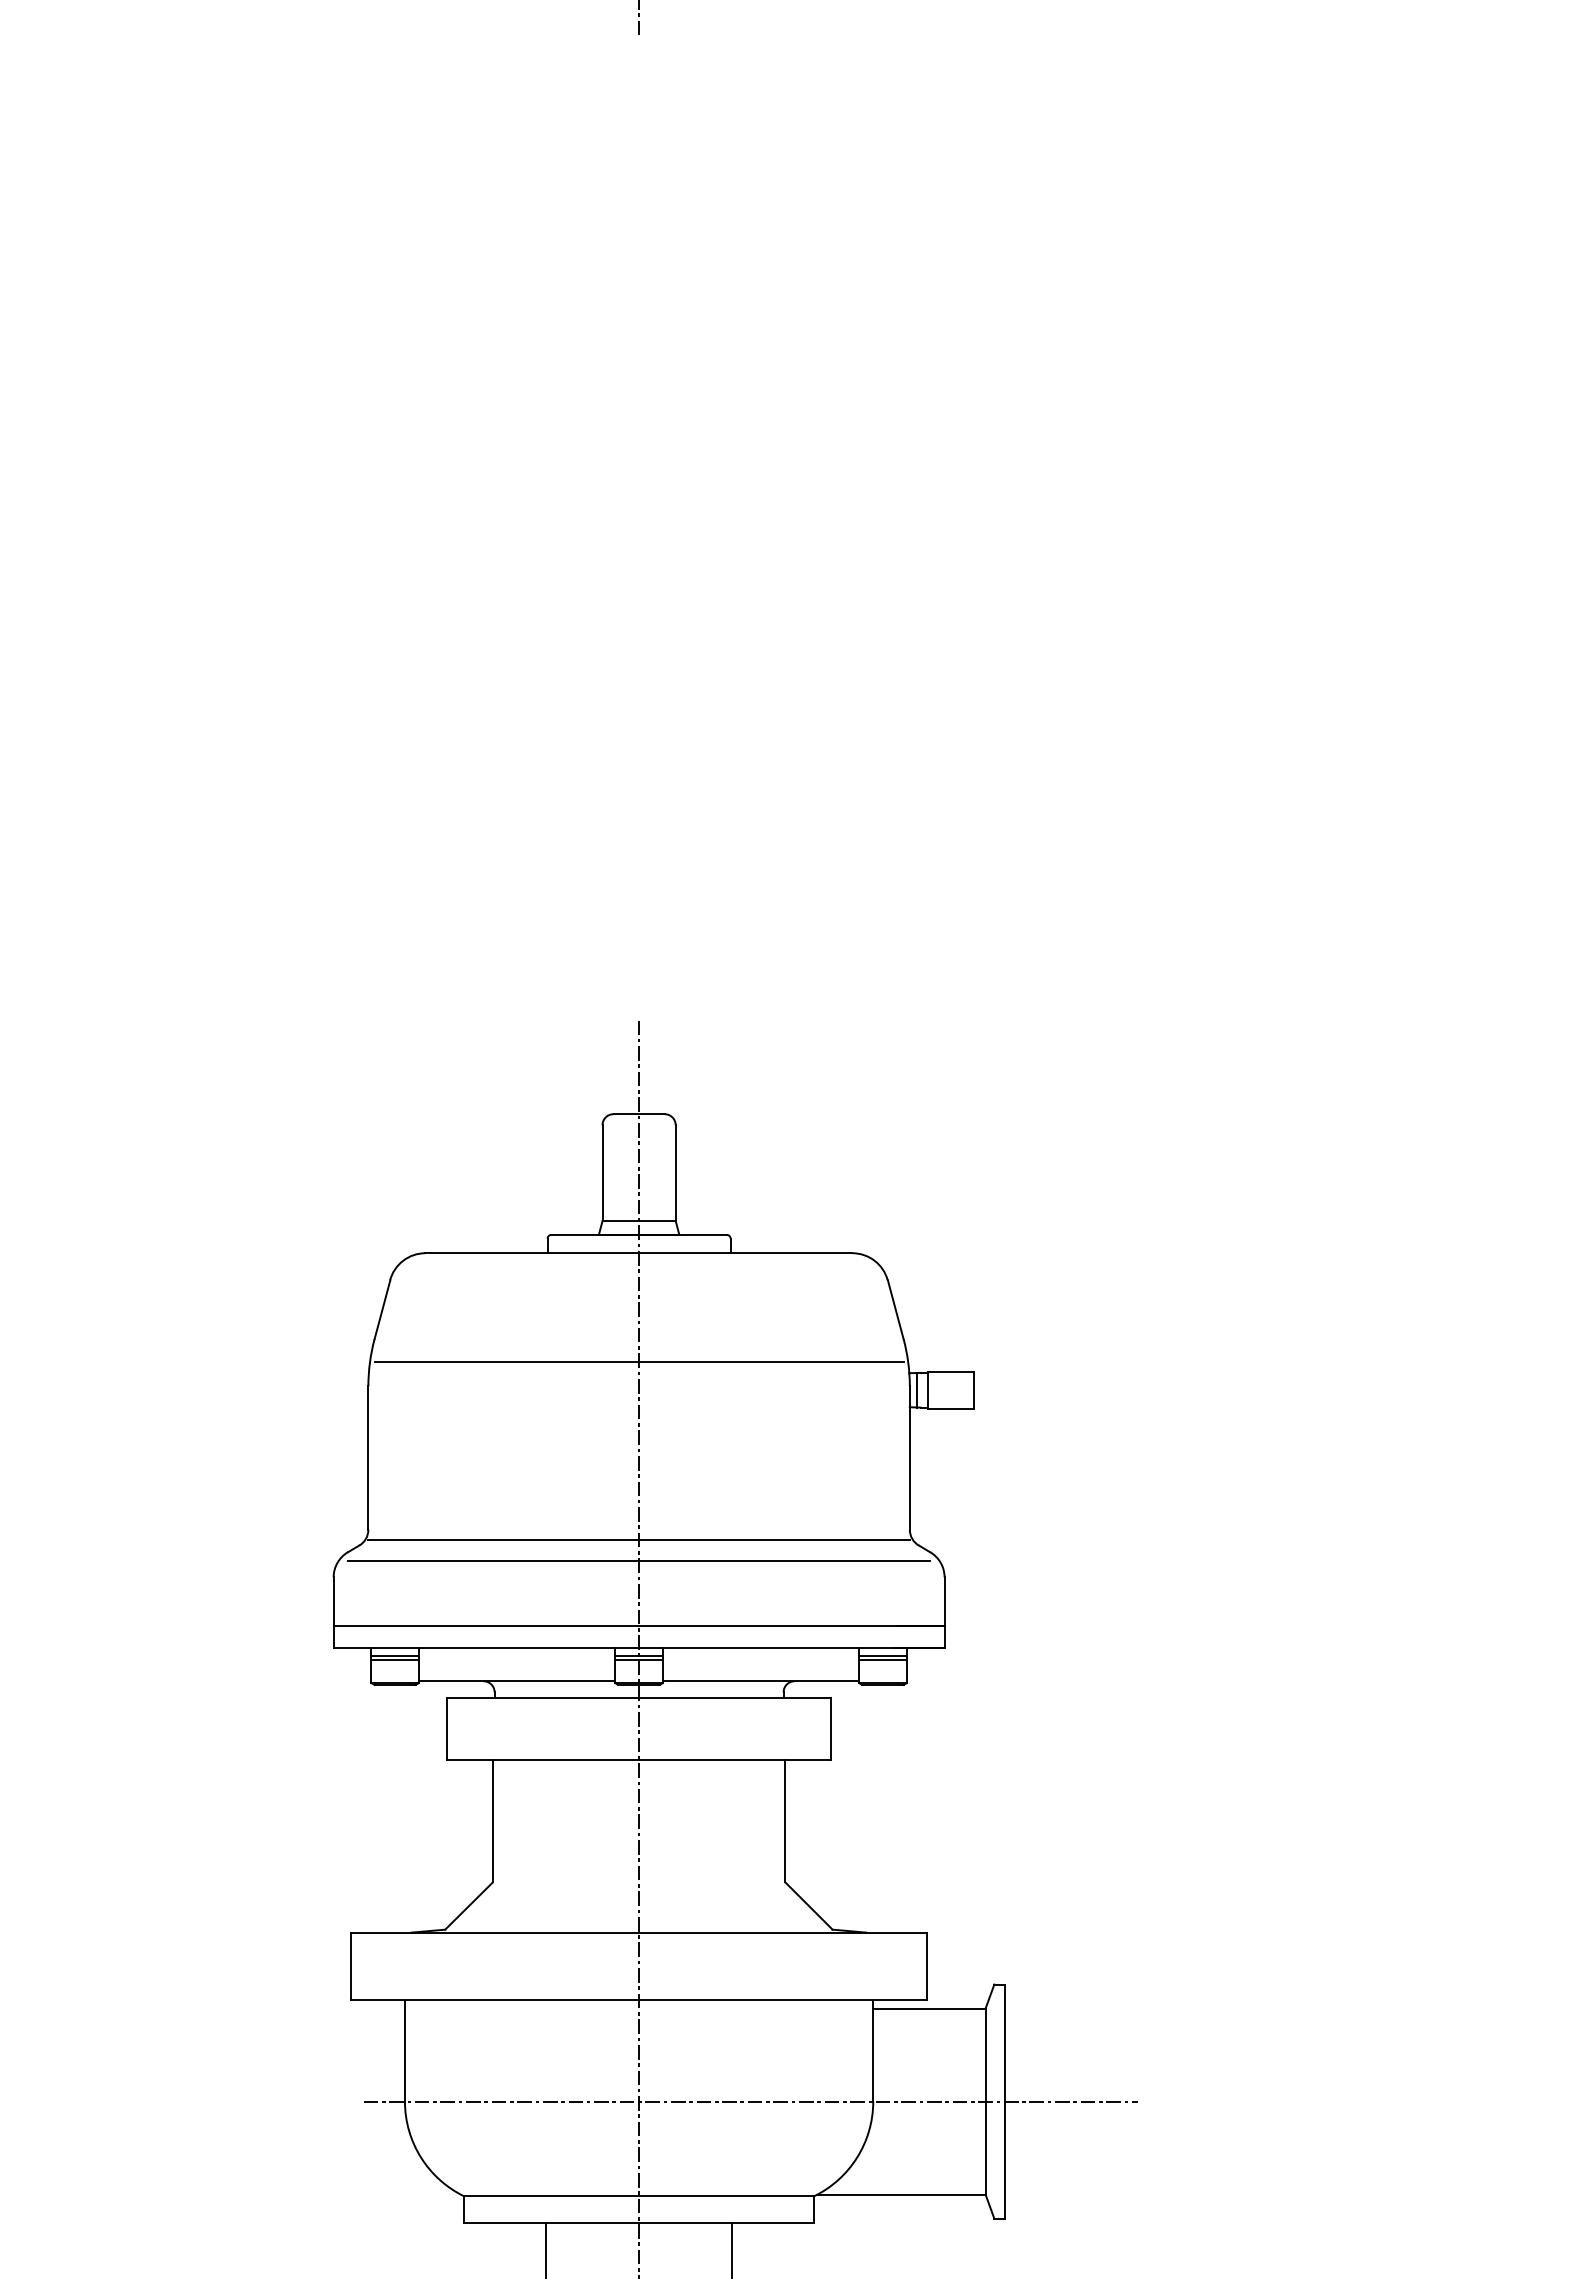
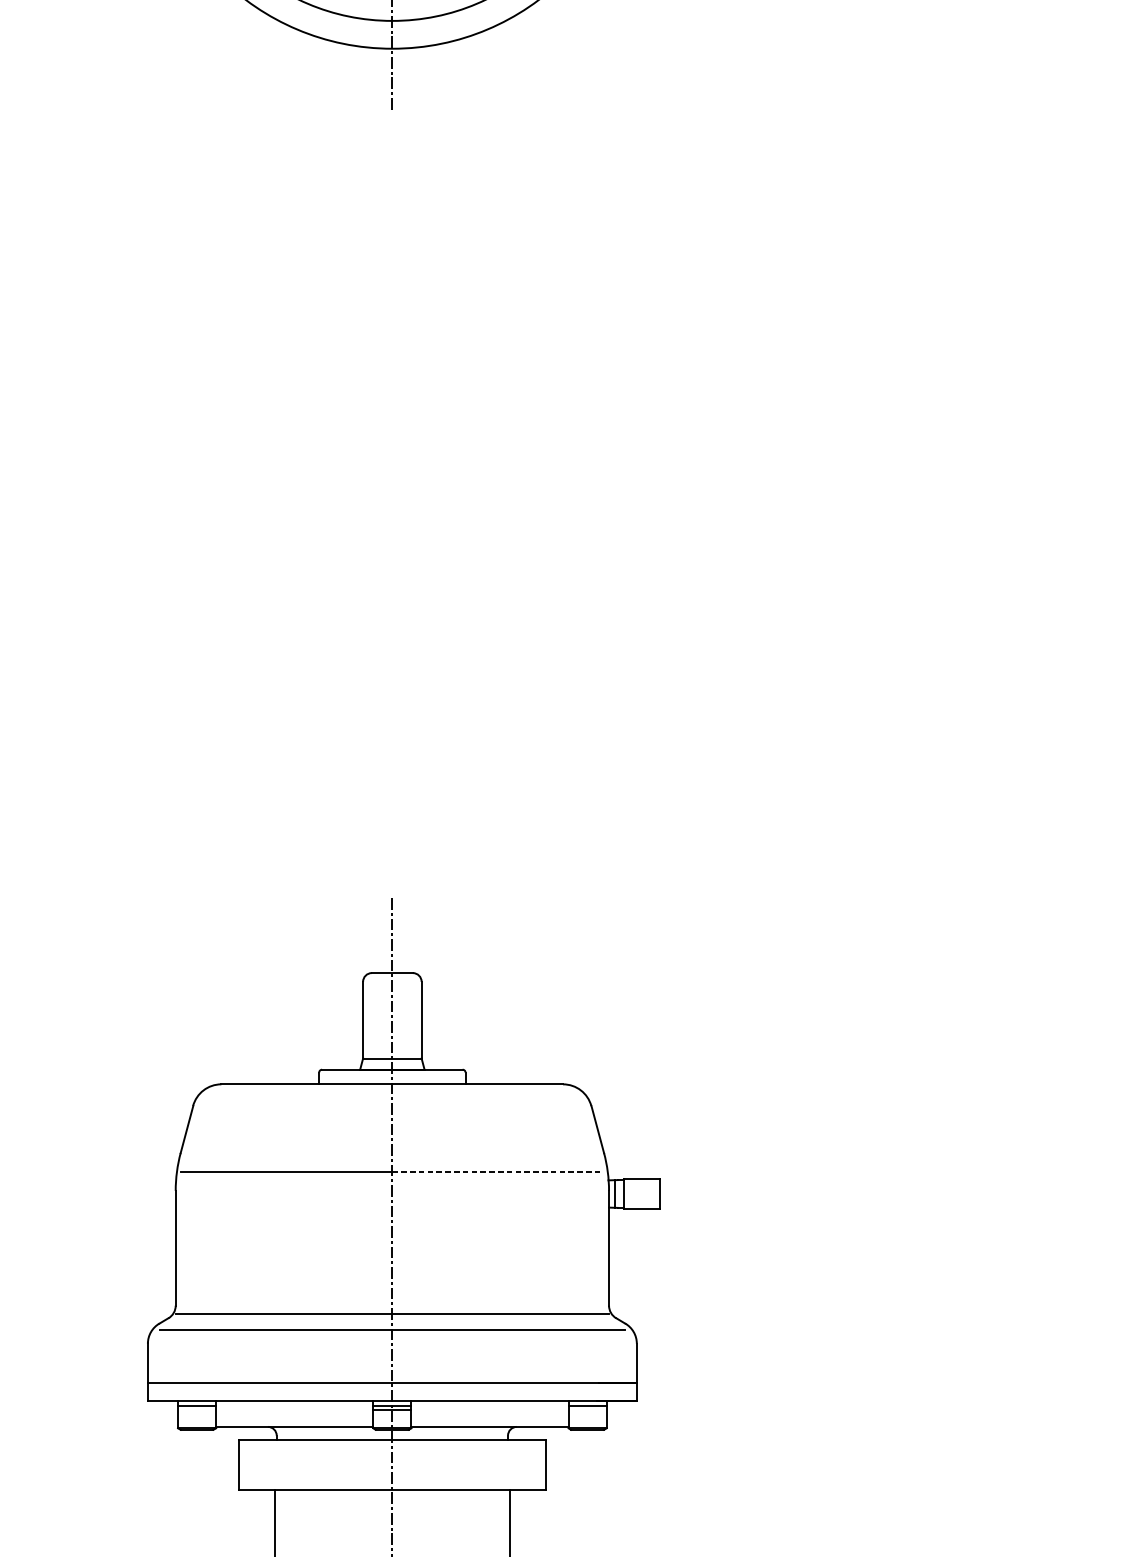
line: (771, 1362) -> (498, 1171), solid -> dashed
line: (394, 1660) -> (196, 1410), removed
line: (882, 1660) -> (587, 1410), removed

